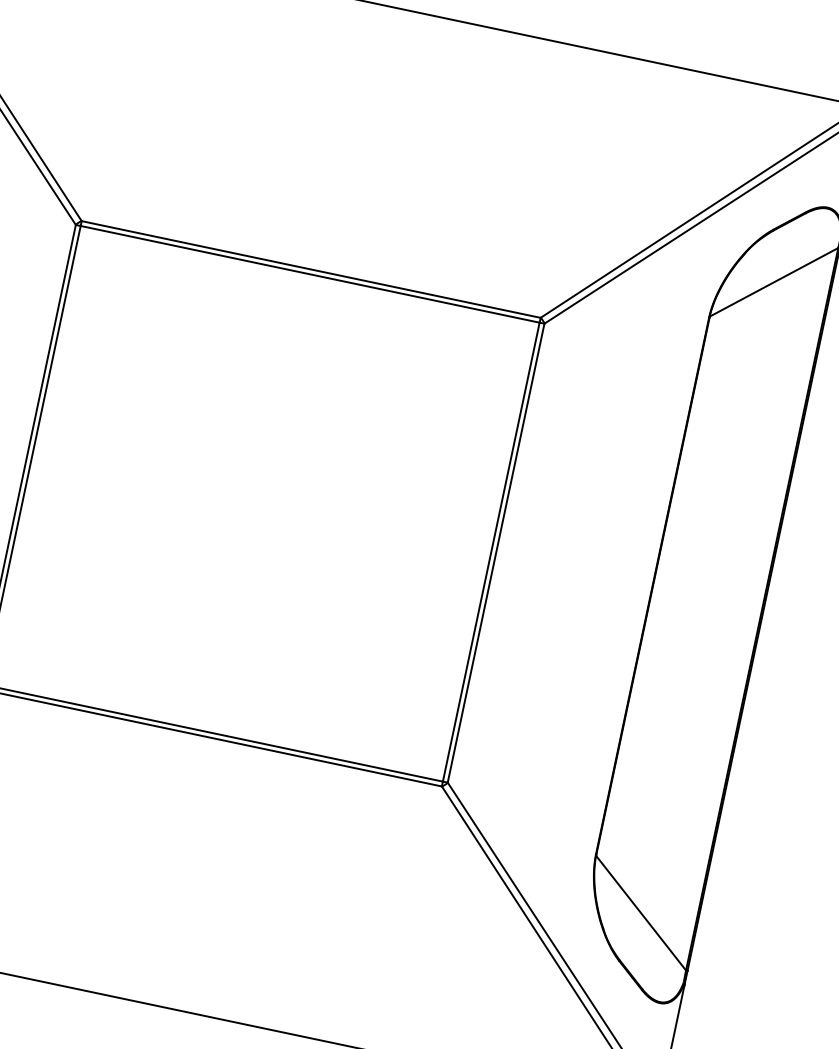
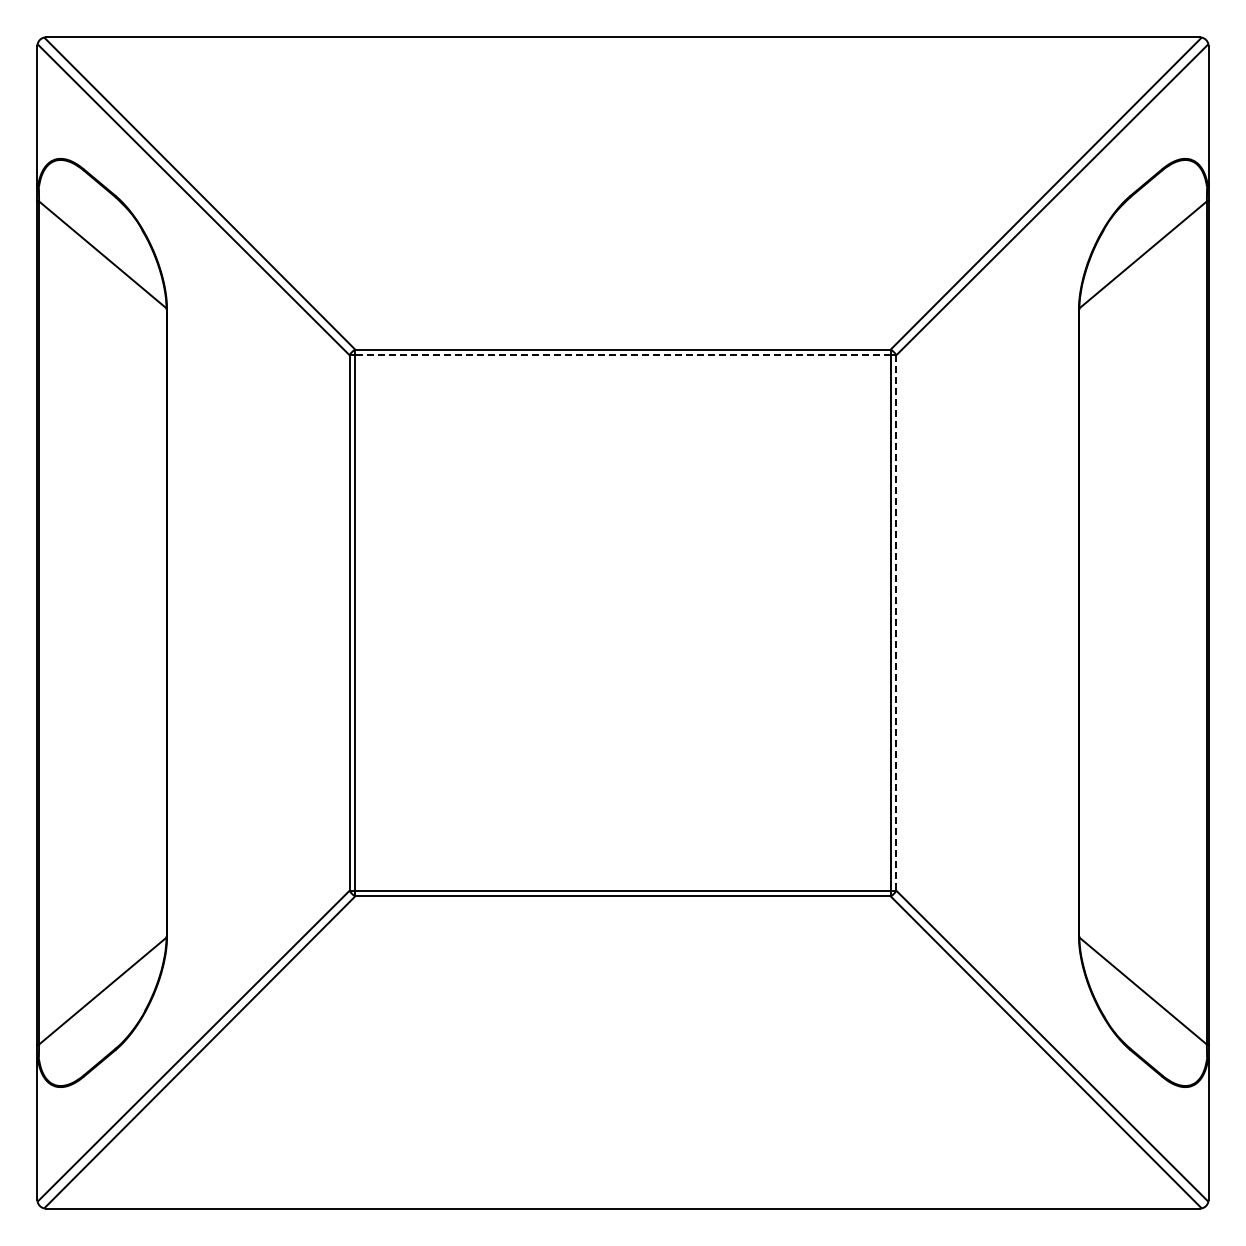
line: (309, 274) -> (622, 355), solid -> dashed
line: (496, 553) -> (896, 623), solid -> dashed

